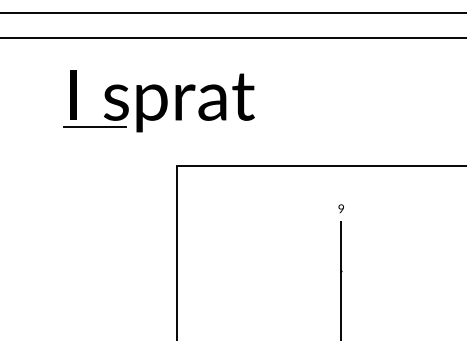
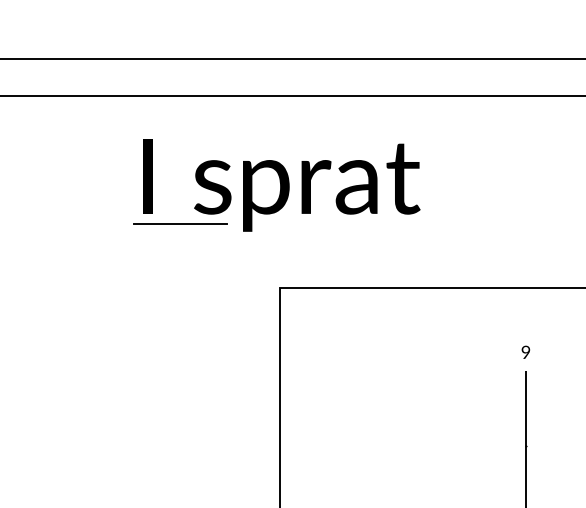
part: (158, 101) -> (275, 185), moved

